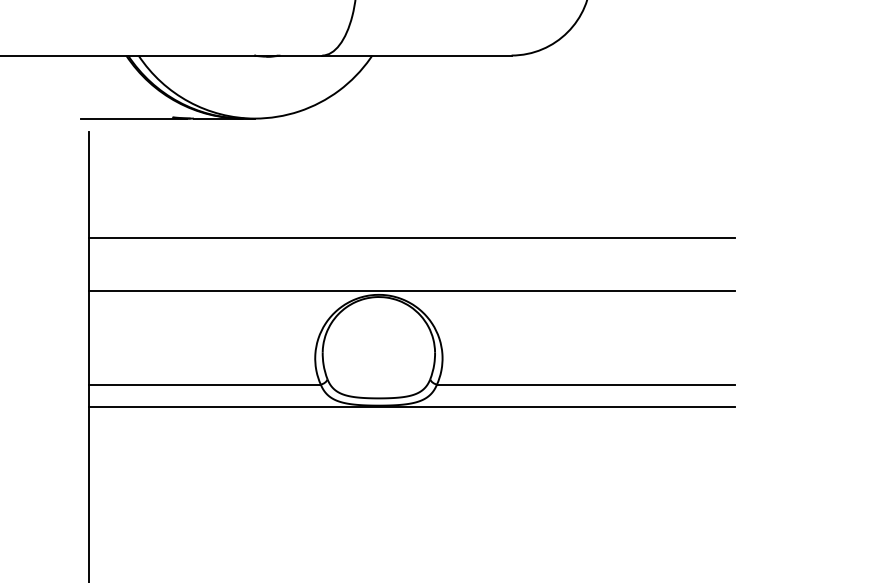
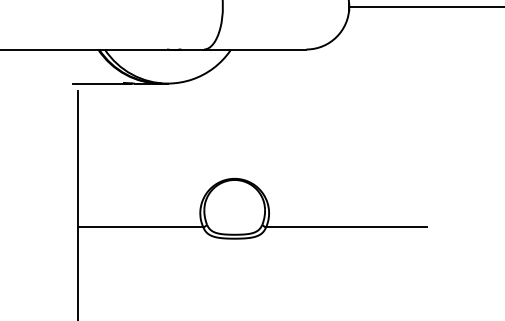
line: (411, 238) -> (252, 148), removed
line: (411, 290) -> (252, 176), removed
line: (411, 407) -> (252, 239), removed

